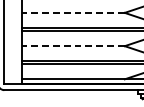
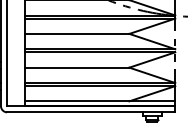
line: (73, 12) -> (77, 33), dashed -> solid
line: (73, 45) -> (77, 67), dashed -> solid

